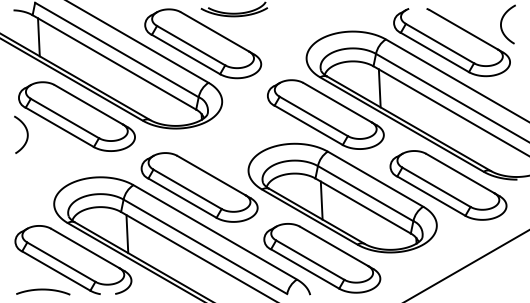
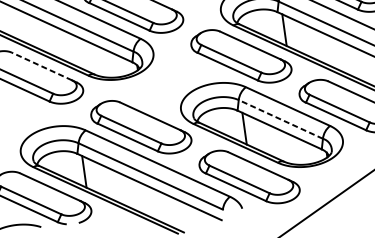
line: (88, 104) -> (41, 66), solid -> dashed
line: (365, 193) -> (280, 119), solid -> dashed

